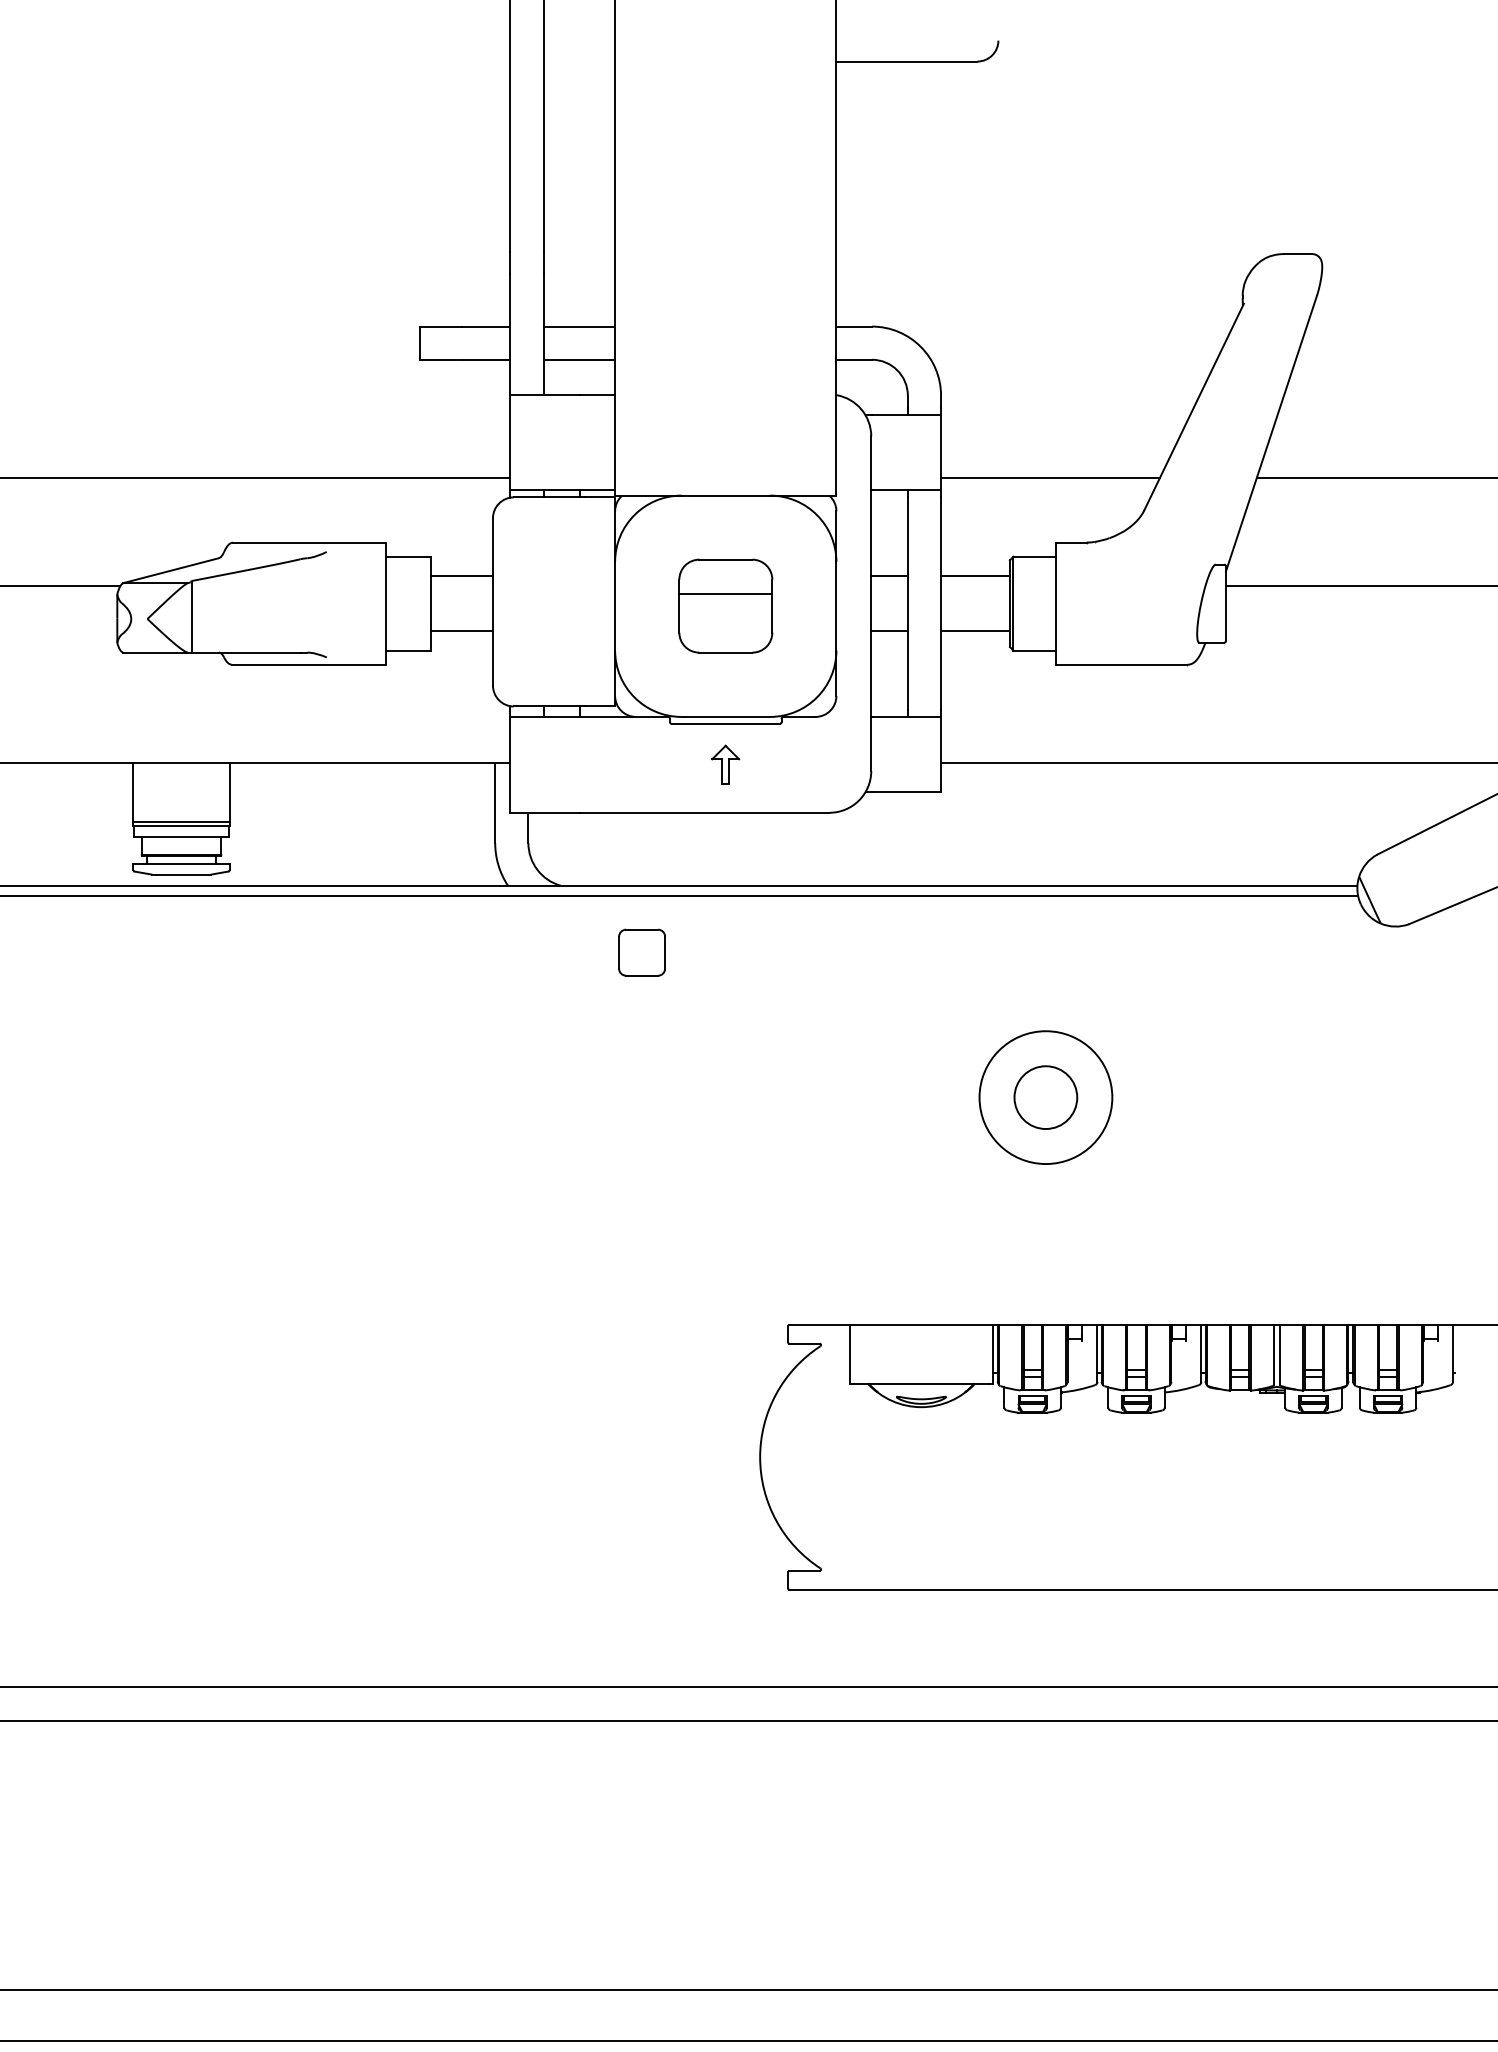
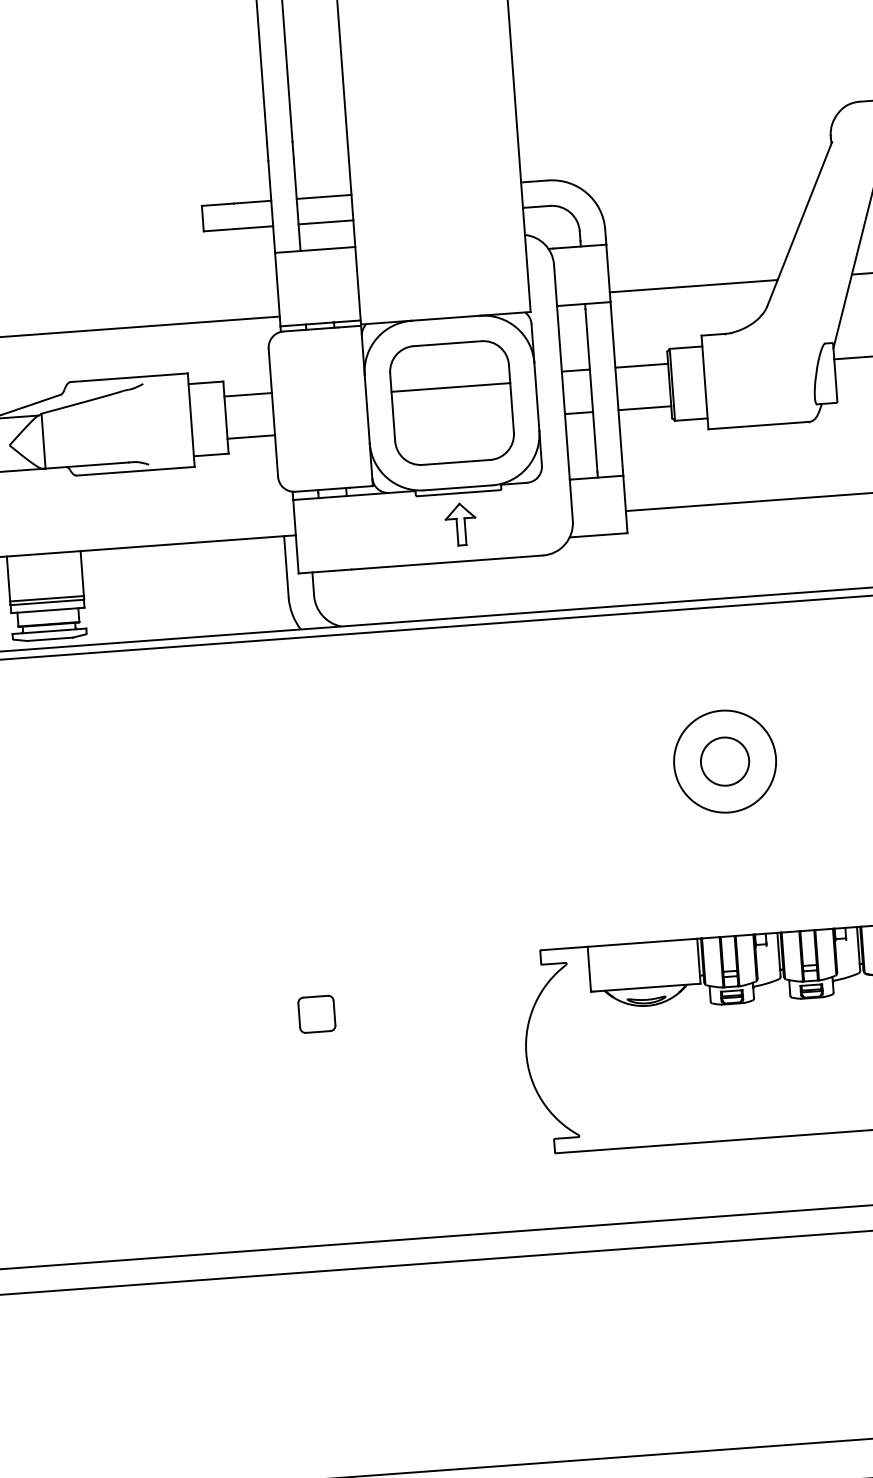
part: (725, 605) -> (451, 402), size x1.67
part: (725, 764) -> (460, 524), size x1.43
part: (641, 952) -> (316, 1014), moved

